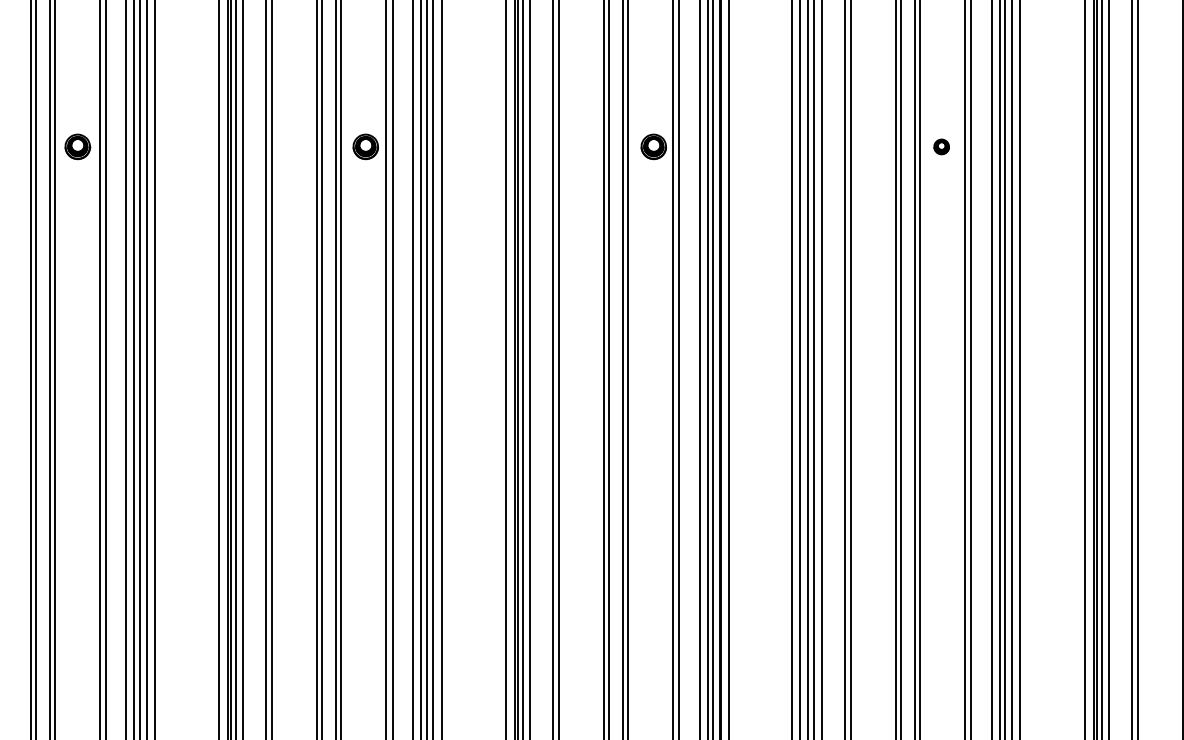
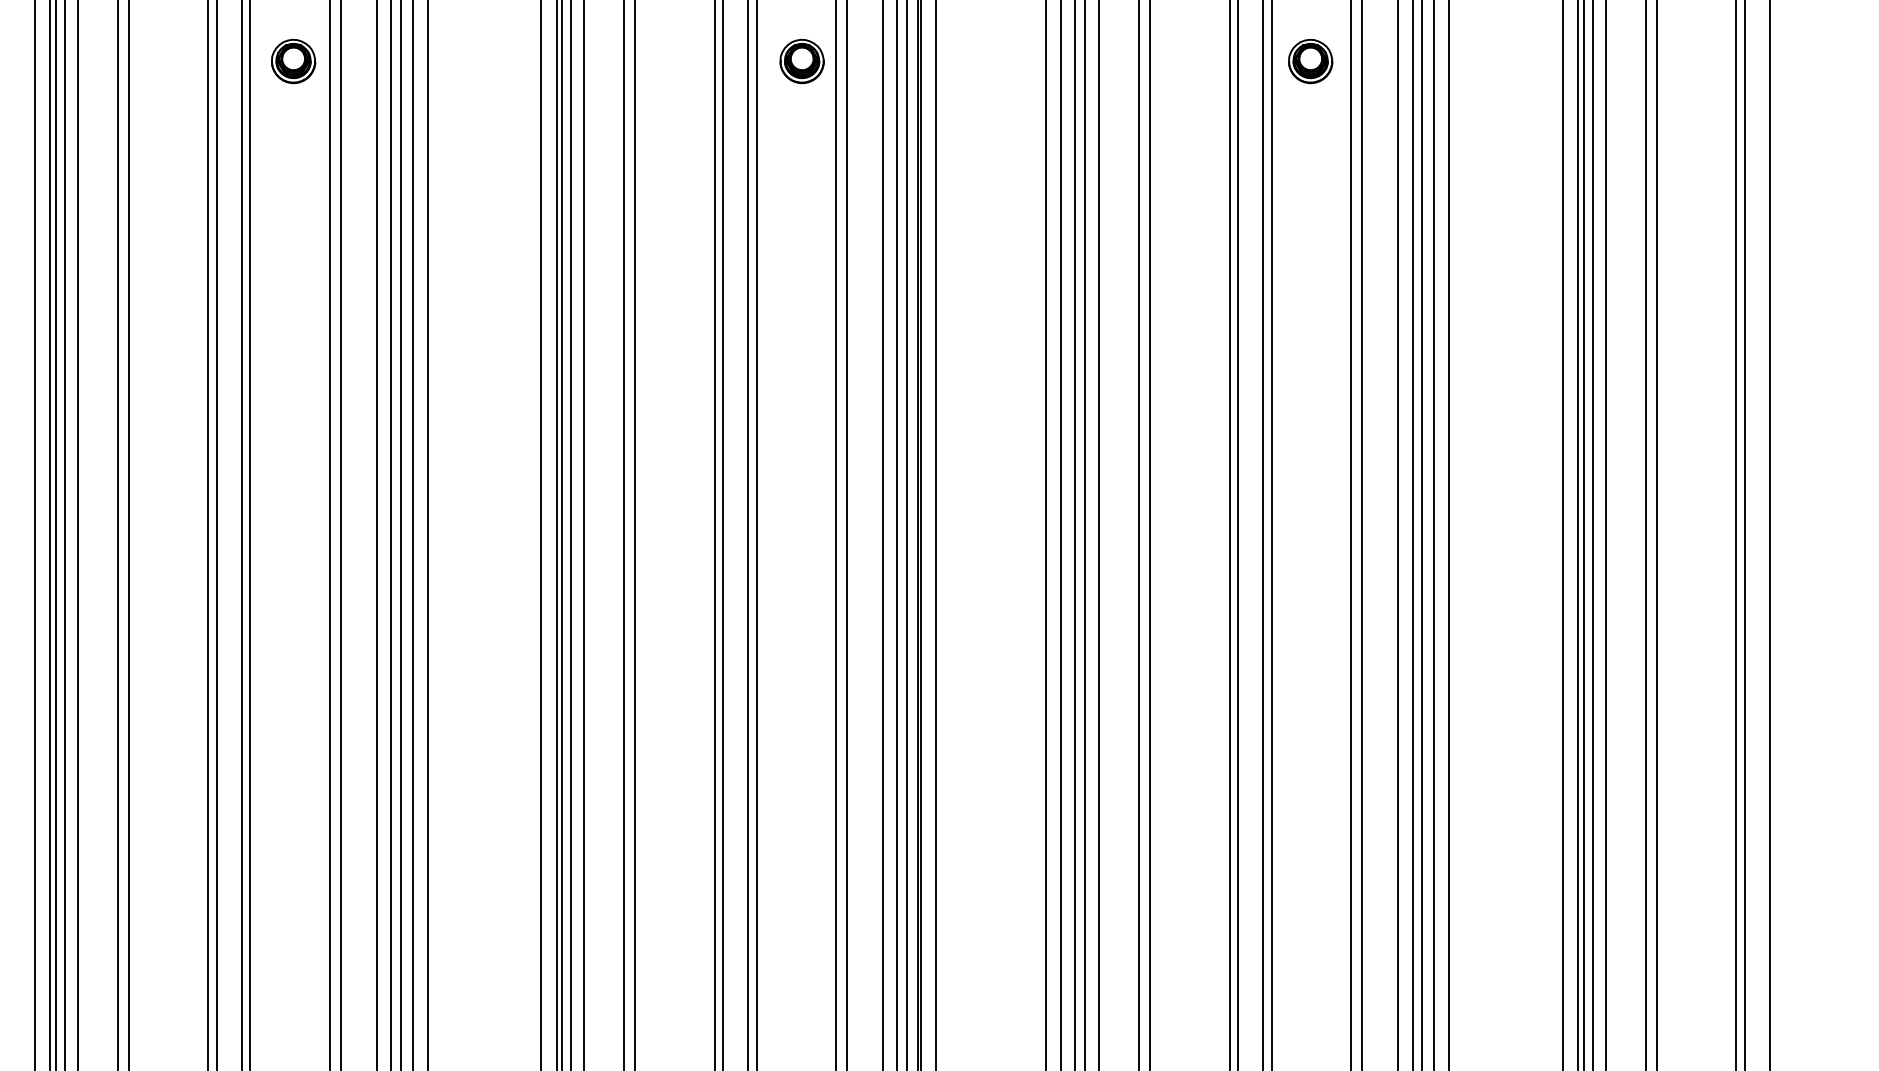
part: (941, 146) -> (1310, 60), size x1.67

